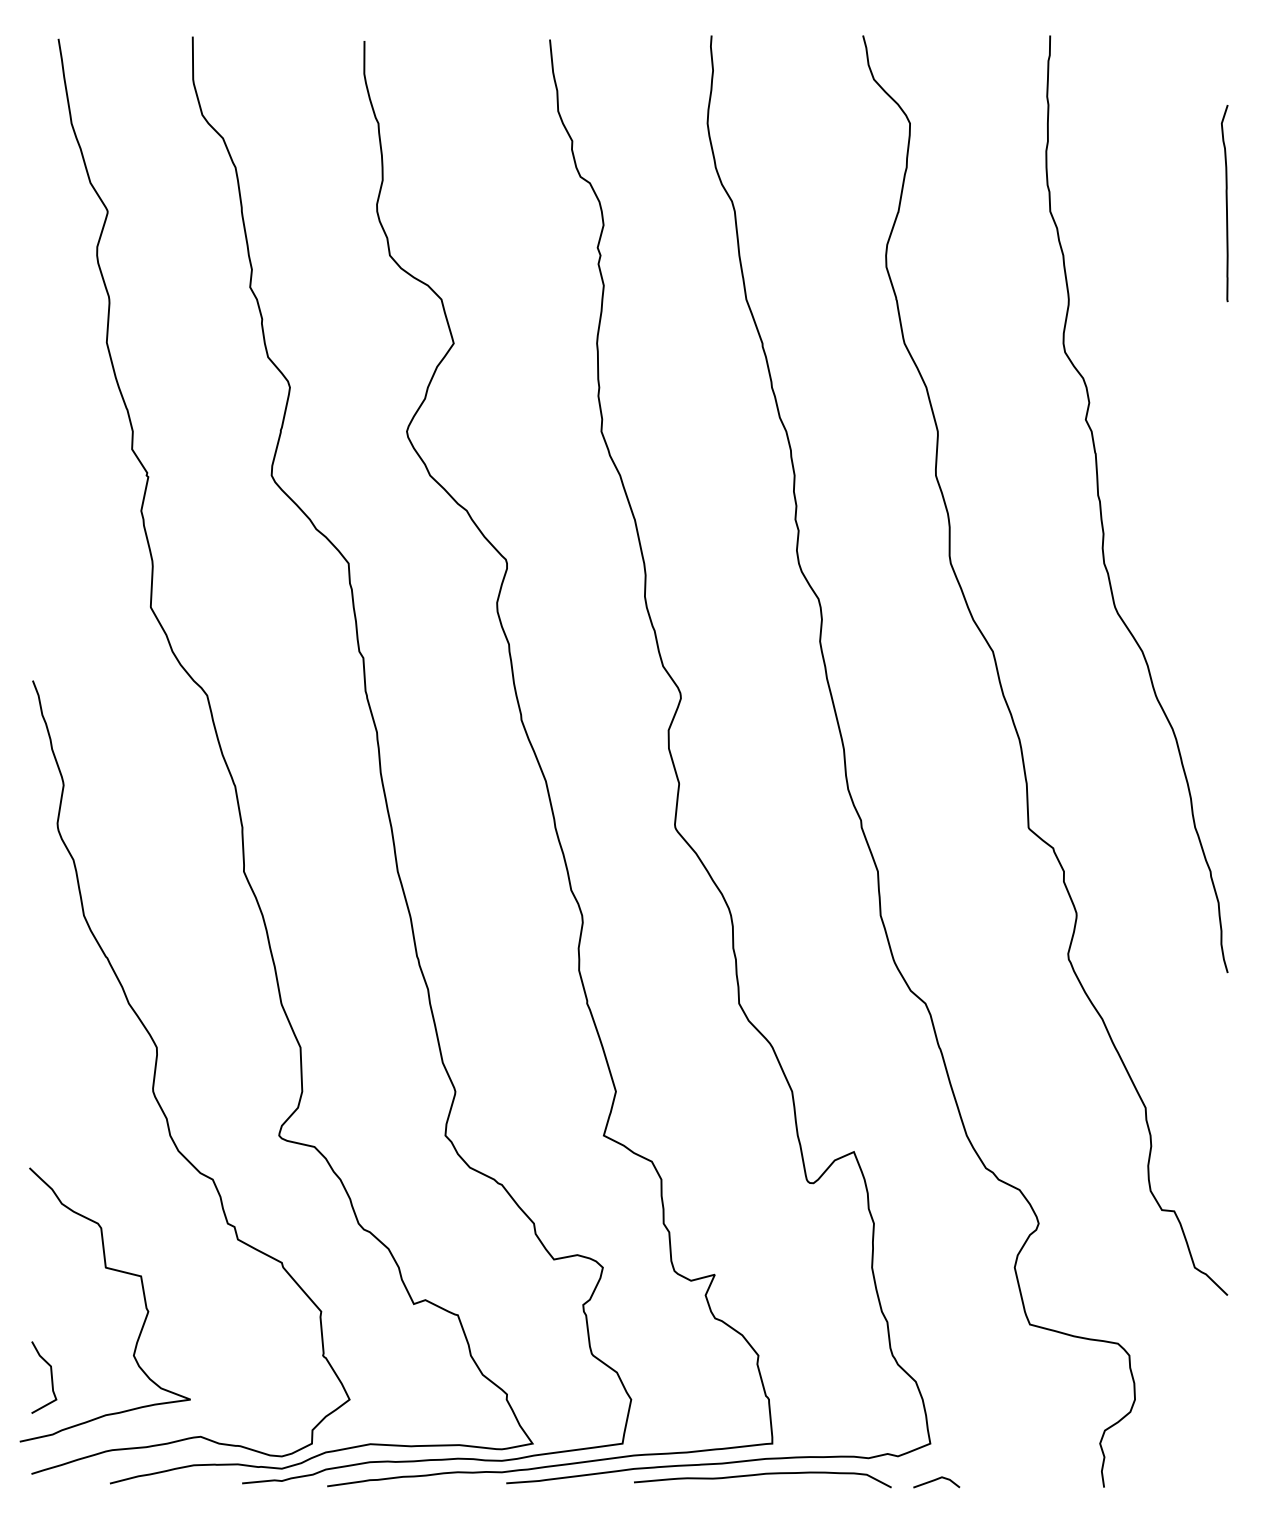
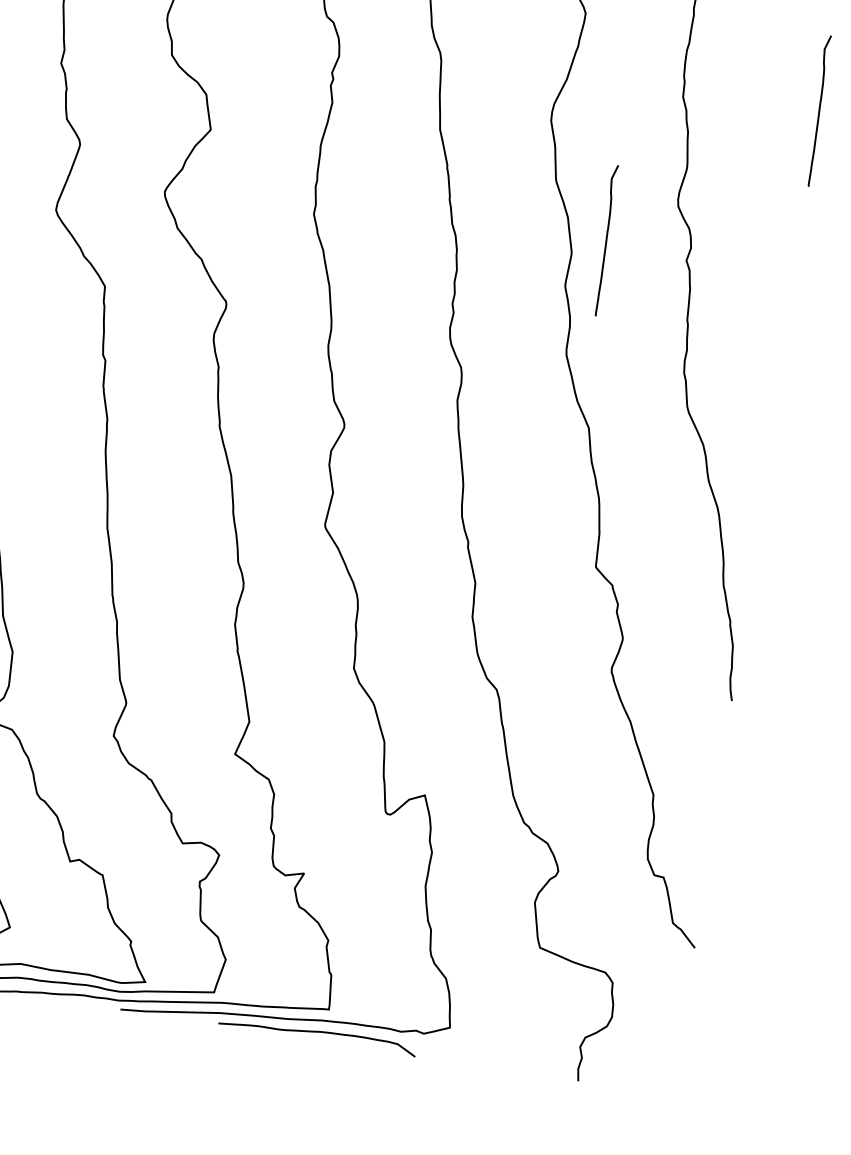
curve: (978, 409) -> (605, 240), added
line: (936, 1480) -> (450, 1056), removed

